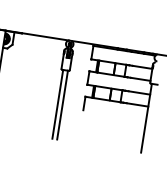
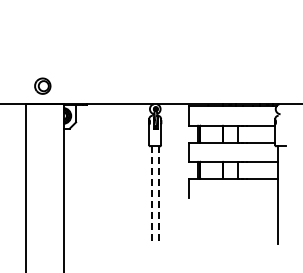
line: (57, 104) -> (151, 195), solid -> dashed
line: (62, 105) -> (158, 195), solid -> dashed

